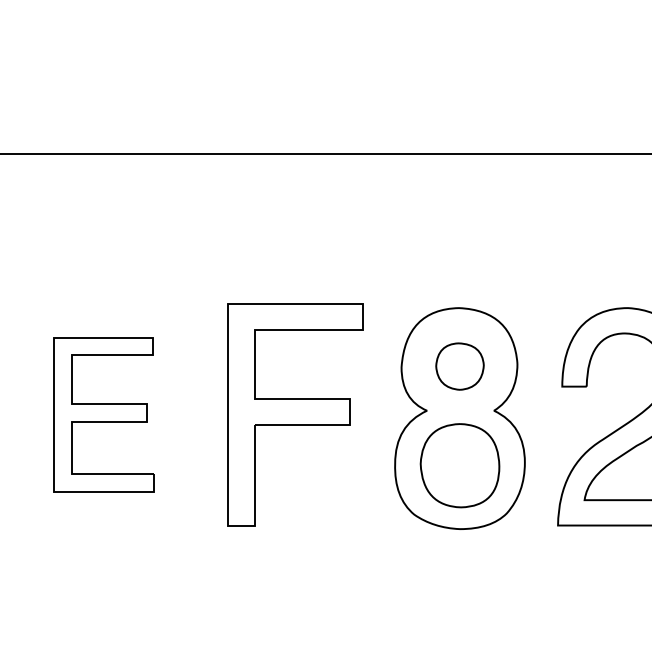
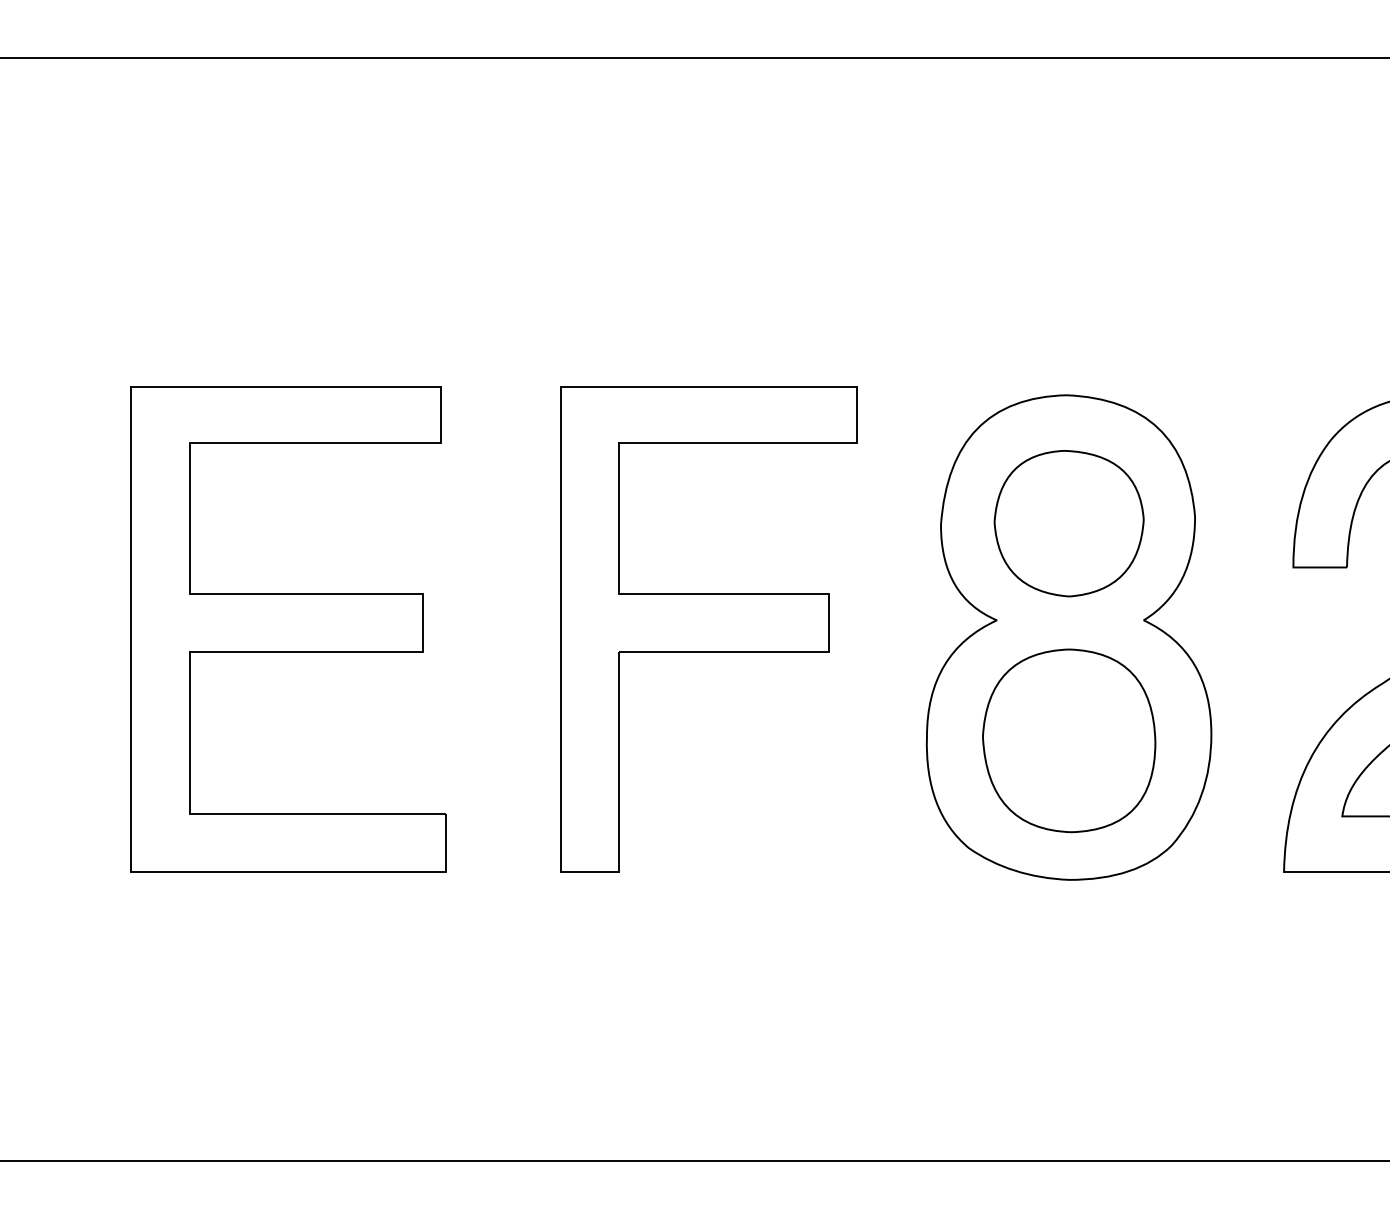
part: (459, 366) -> (1068, 523), size x1.43
part: (103, 414) -> (287, 628), size x1.43

